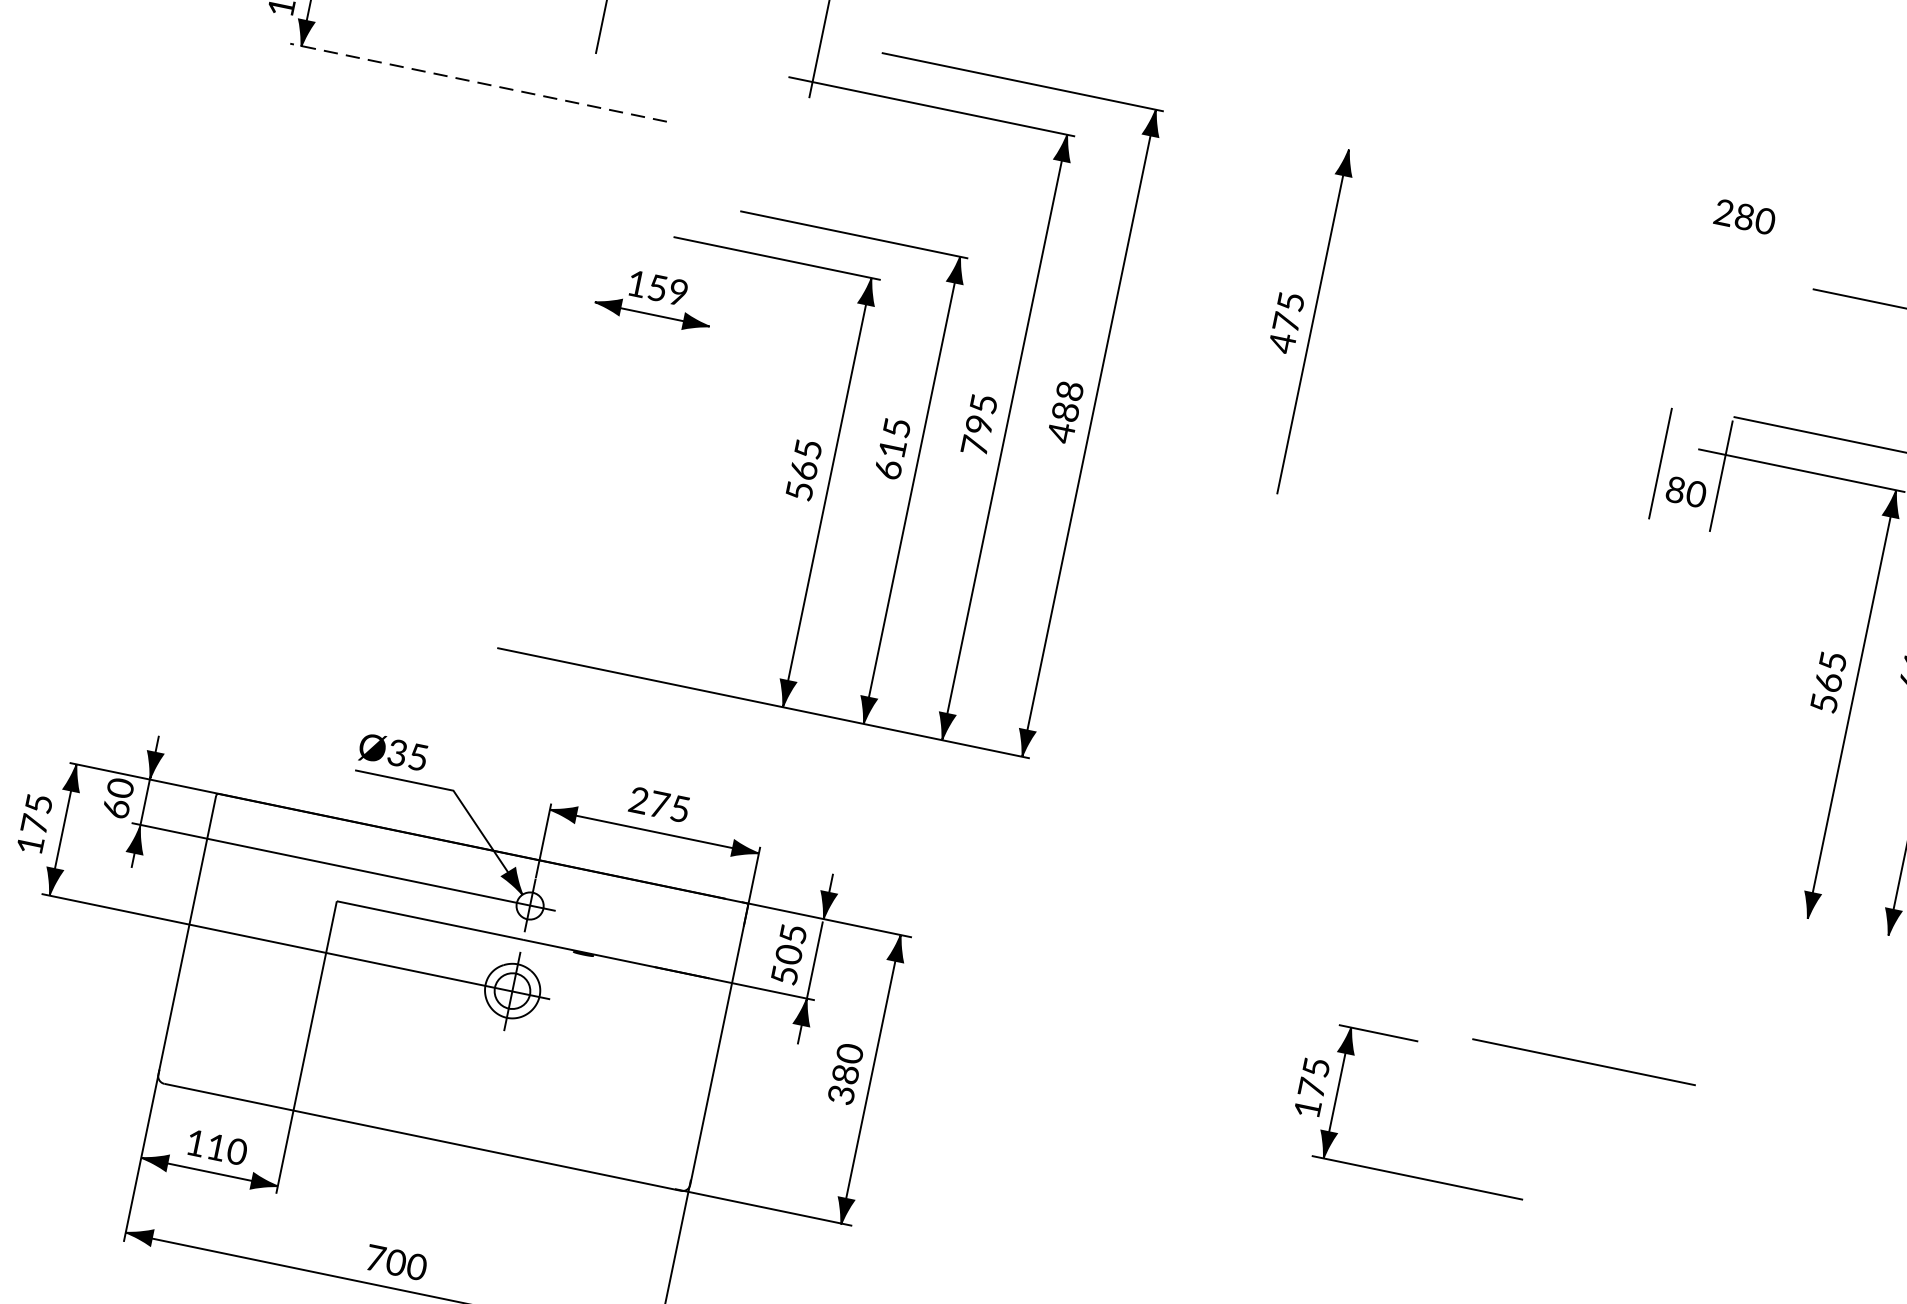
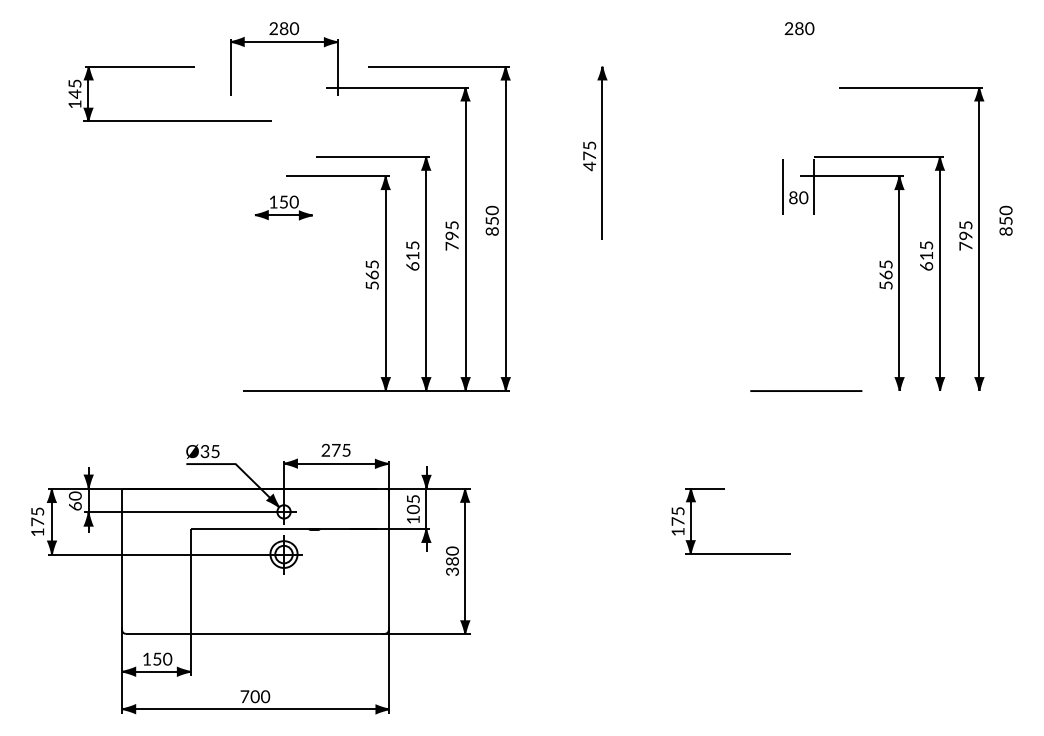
line: (476, 83) -> (176, 121), dashed -> solid
text: (1744, 216) -> (799, 28), moved
text: (676, 292) -> (293, 202), 159 -> 150
text: (1064, 410) -> (491, 220), 488 -> 850
text: (785, 974) -> (413, 519), 505 -> 105
line: (1584, 1061) -> (806, 390), moved
text: (217, 1146) -> (157, 658), 110 -> 150

